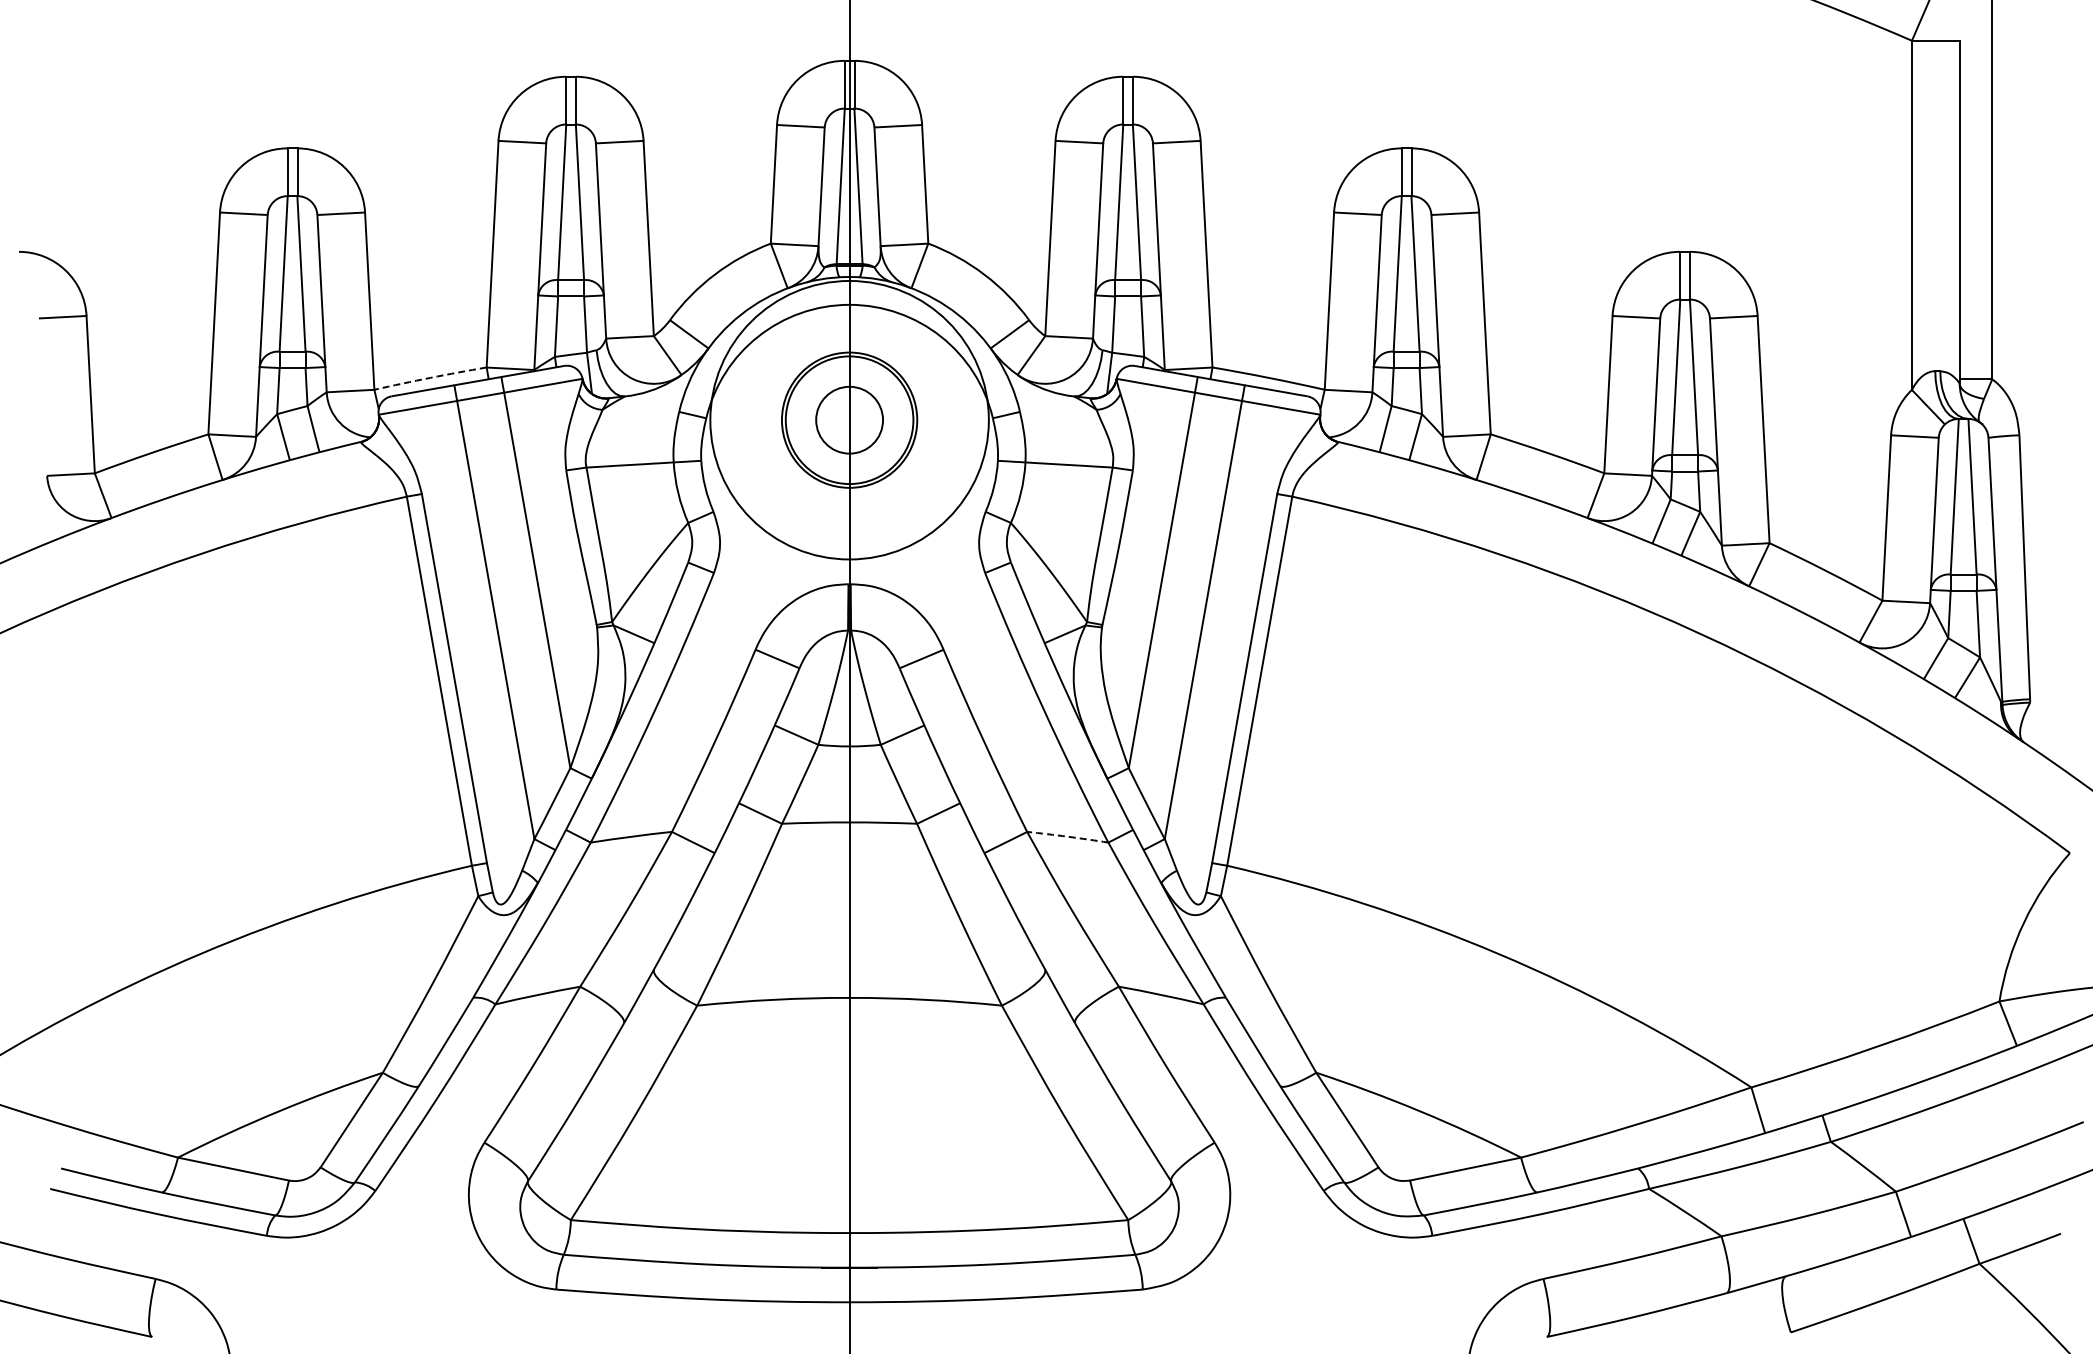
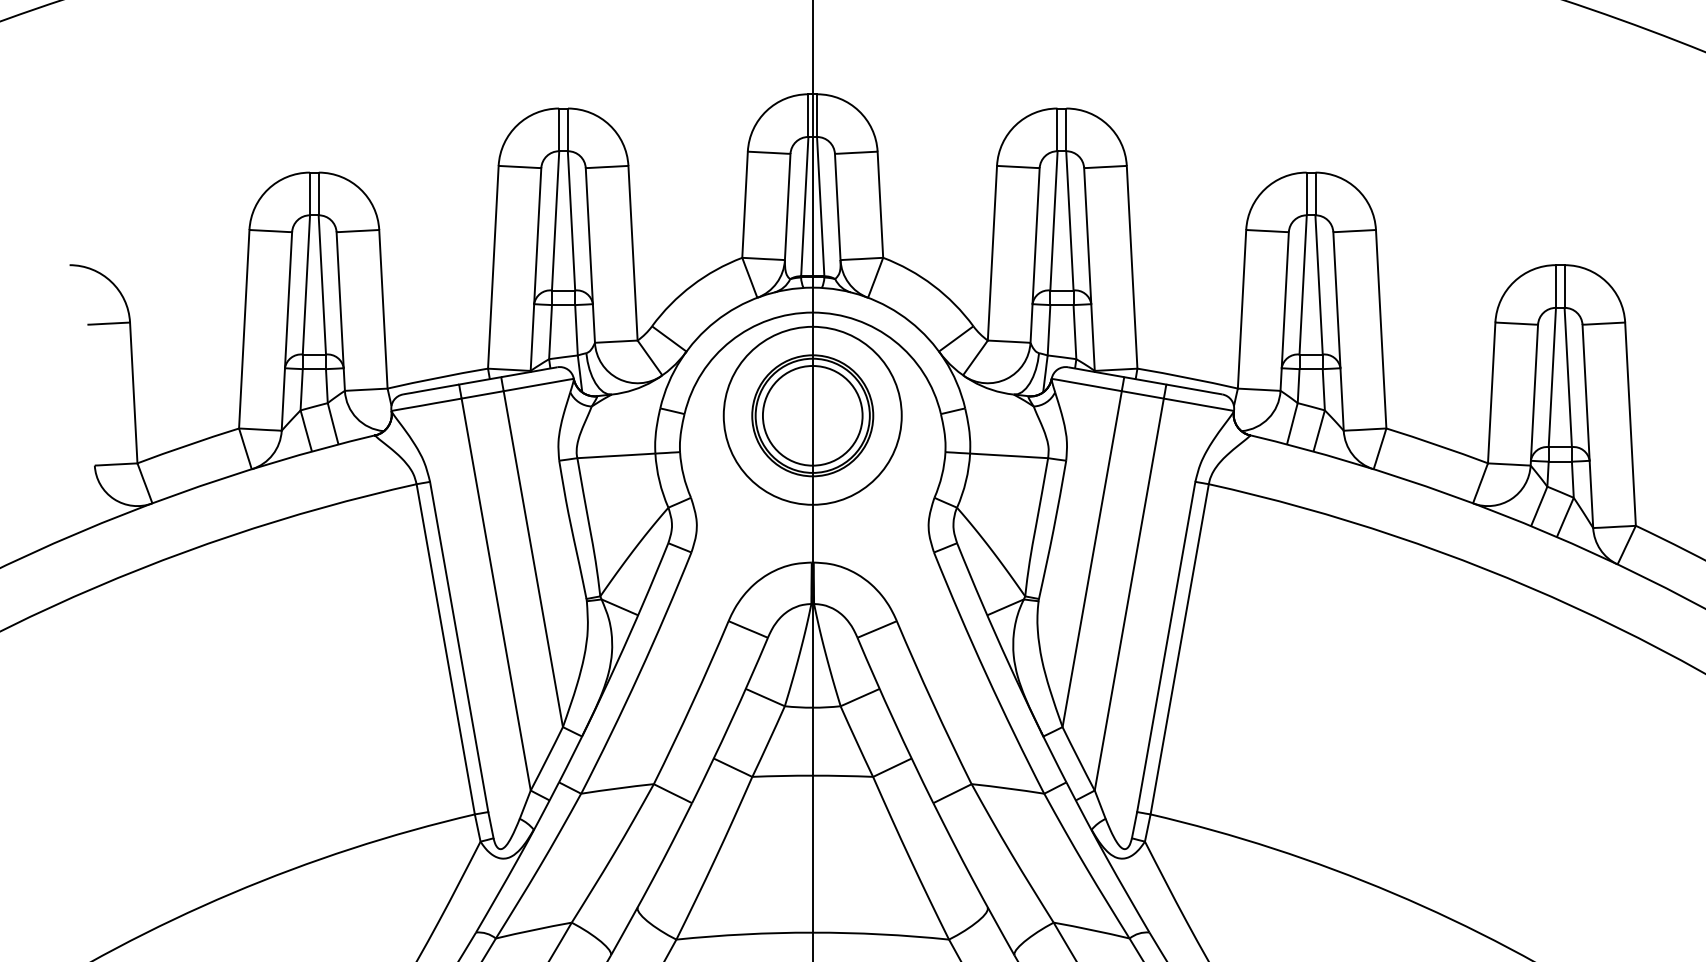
arc: (430, 377) -> (437, 377), dashed -> solid
circle: (849, 419) -> (812, 415), size x0.71
circle: (849, 419) -> (812, 415), size x1.67
arc: (1067, 836) -> (1007, 788), dashed -> solid

